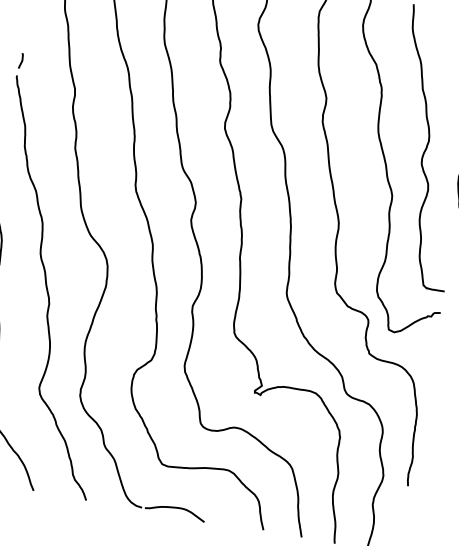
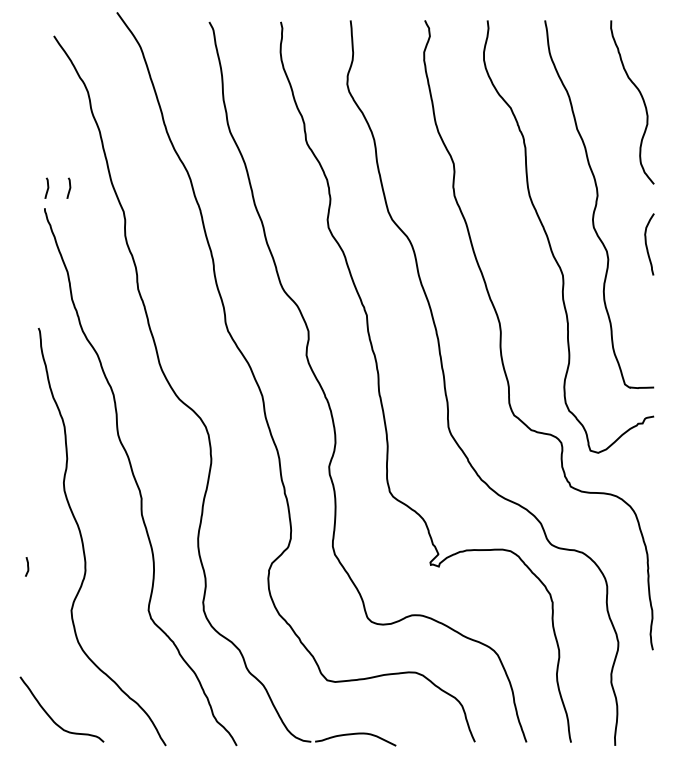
curve: (38, 63) -> (69, 187), added

